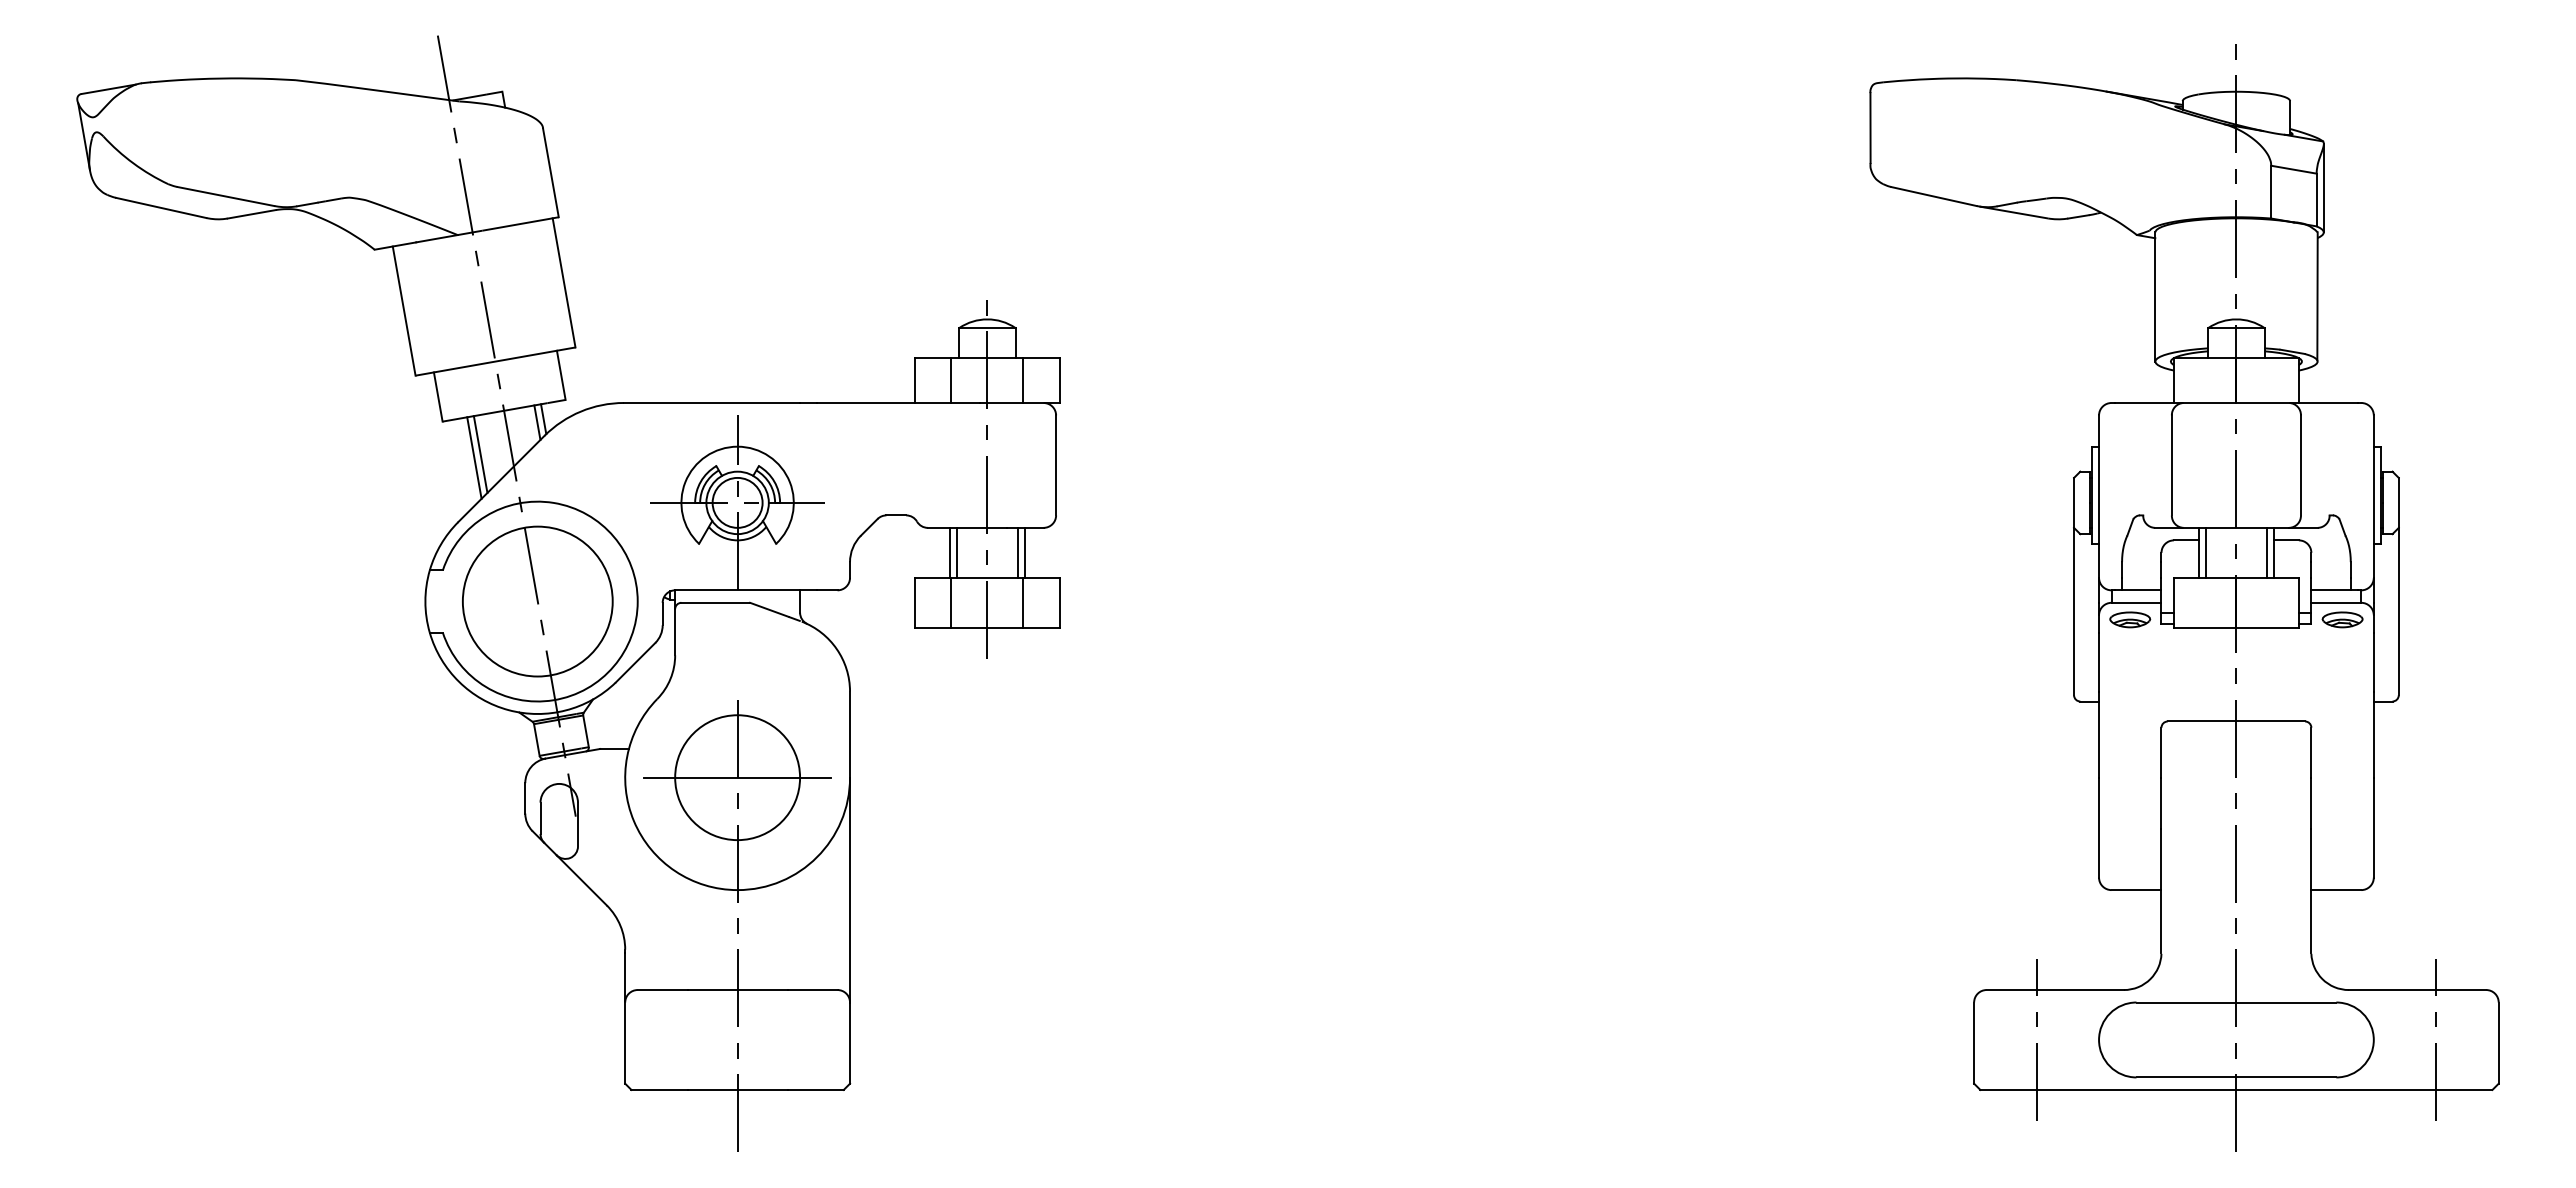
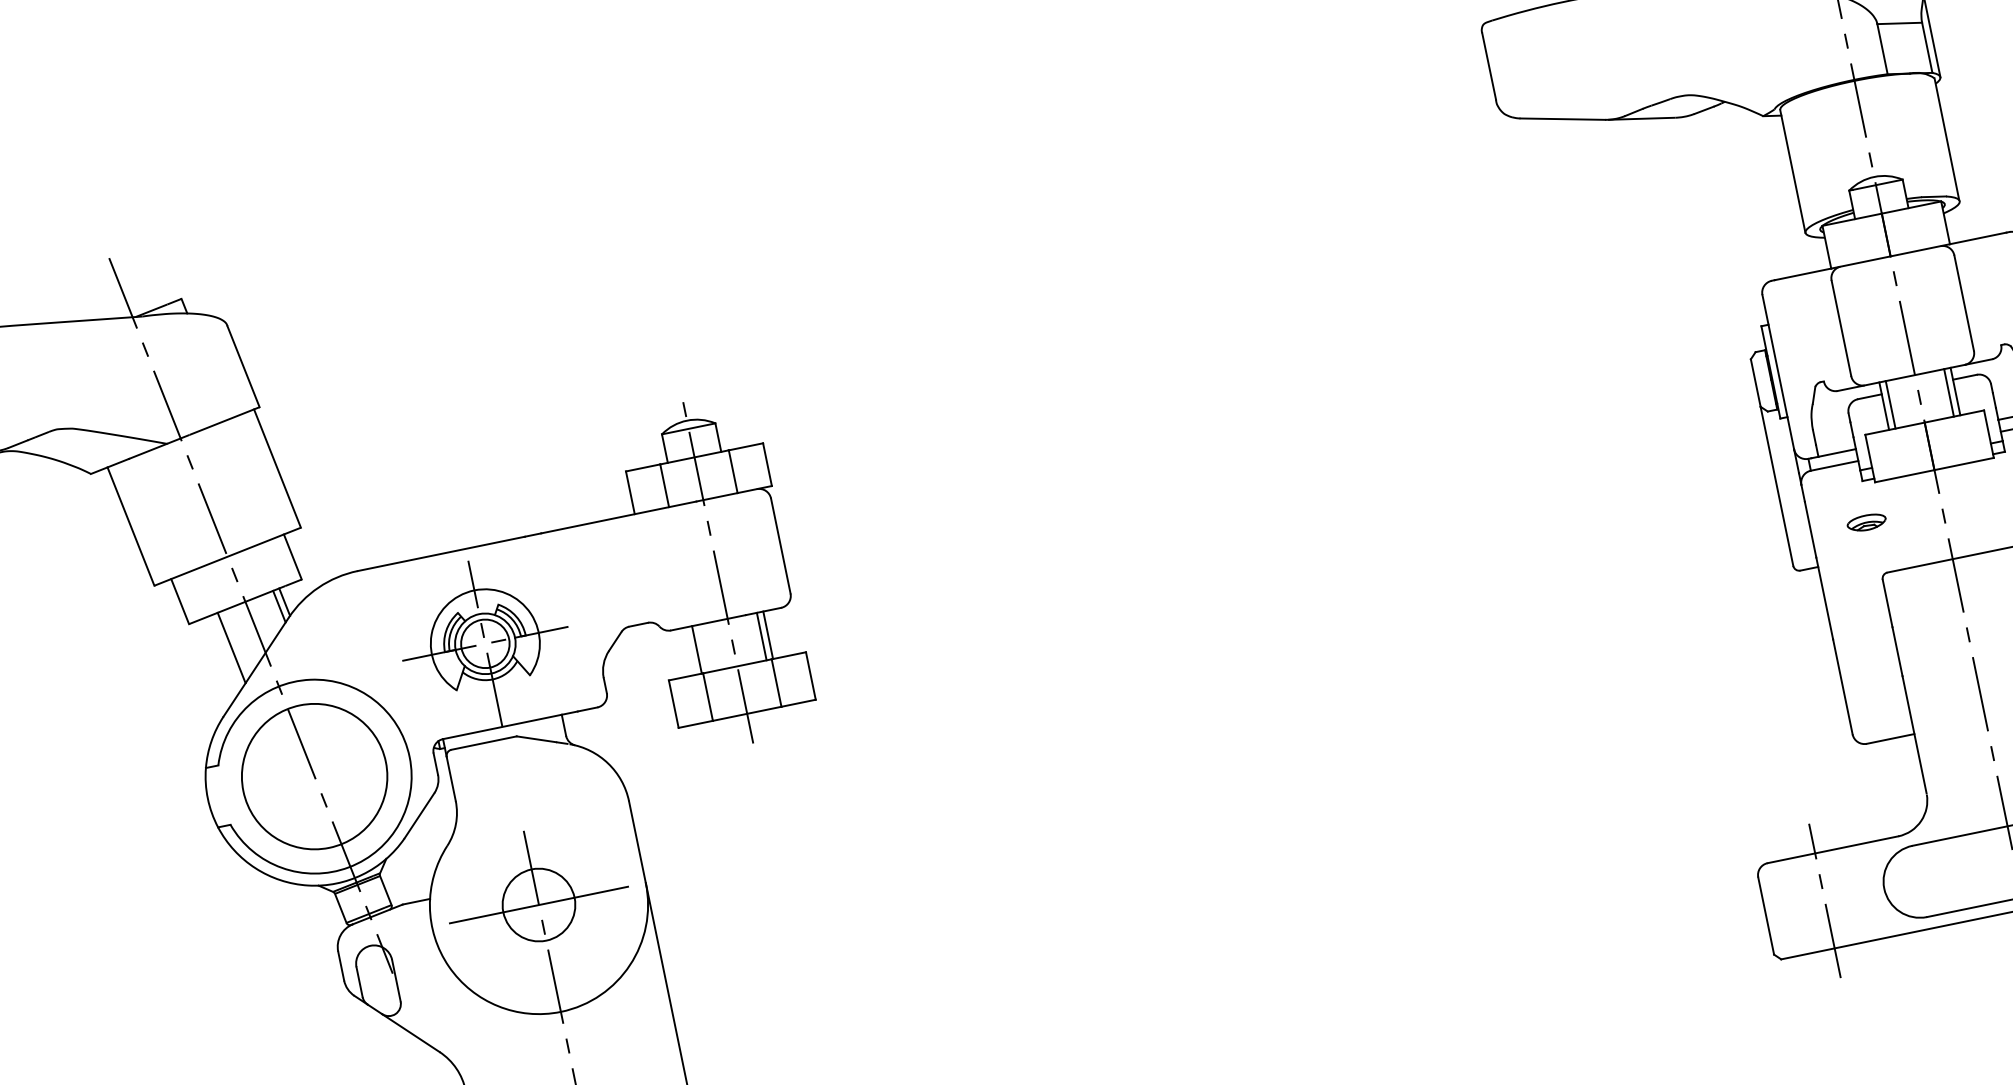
line: (474, 457) -> (226, 652), removed
line: (956, 552) -> (703, 648), removed
part: (2130, 619) -> (1866, 522), moved
circle: (737, 777) -> (538, 904), size x0.6

